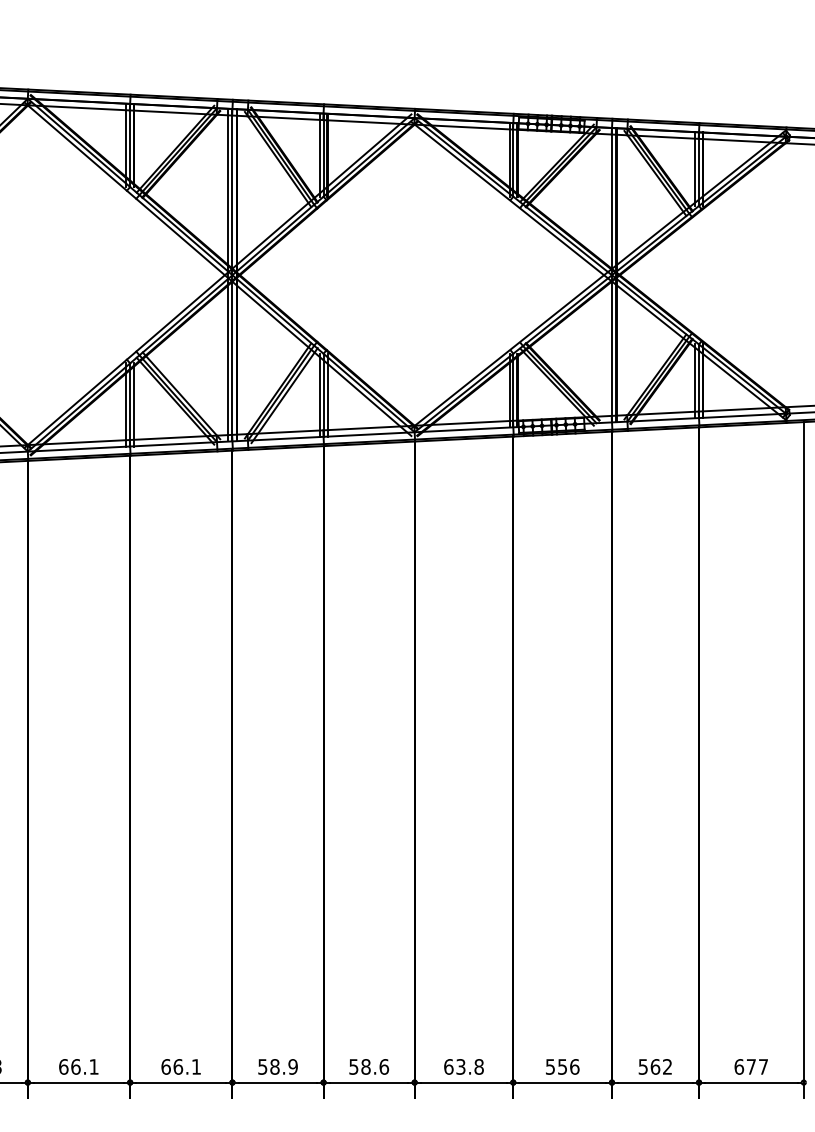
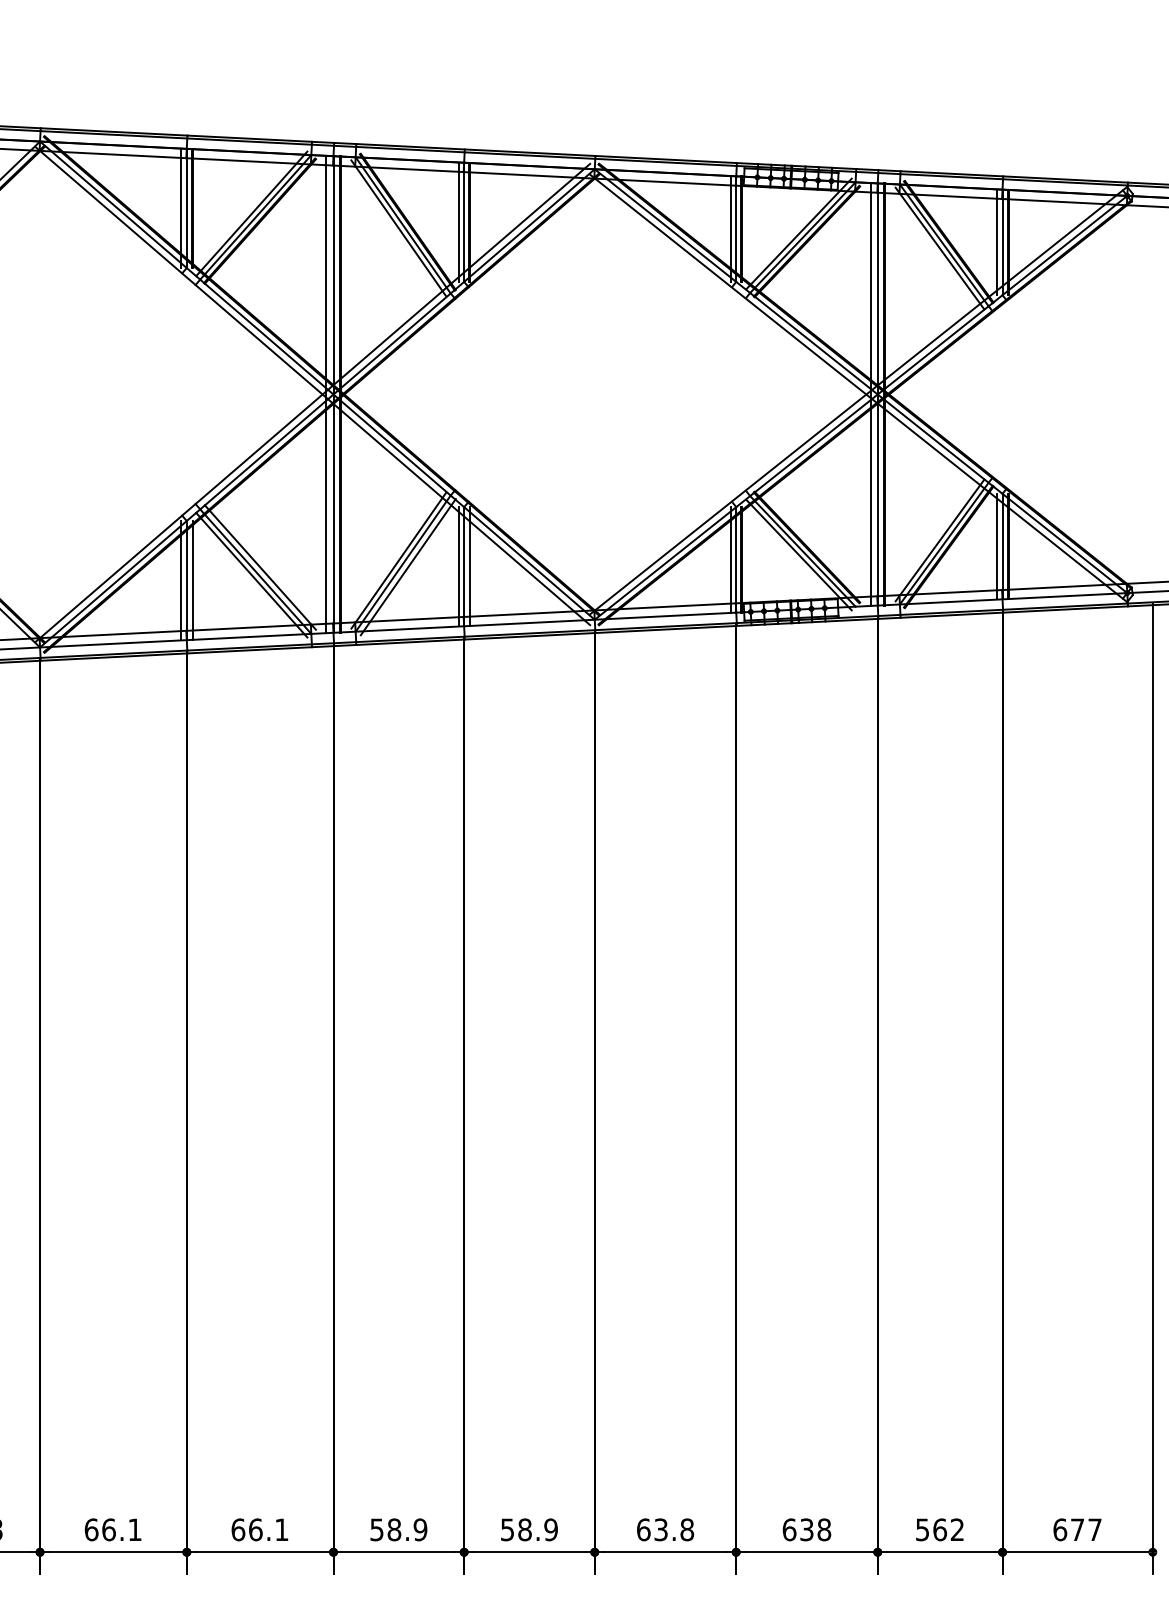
line: (607, 275) -> (871, 394), added
text: (384, 1066) -> (551, 1529), 58.6 -> 58.9
text: (562, 1066) -> (806, 1529), 556 -> 638

